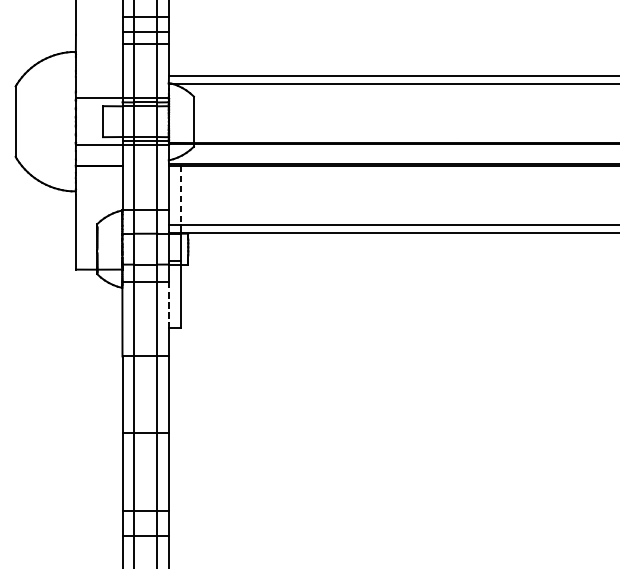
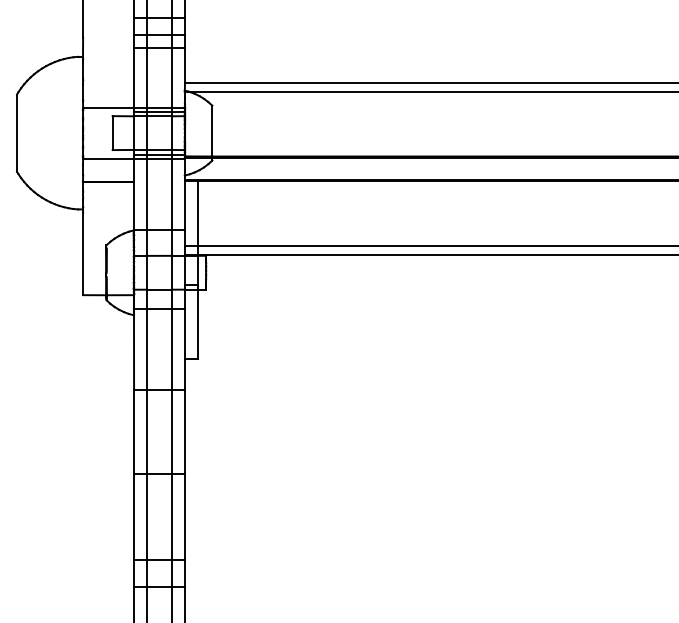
line: (180, 195) -> (197, 214), dashed -> solid
line: (169, 302) -> (185, 331), dashed -> solid

